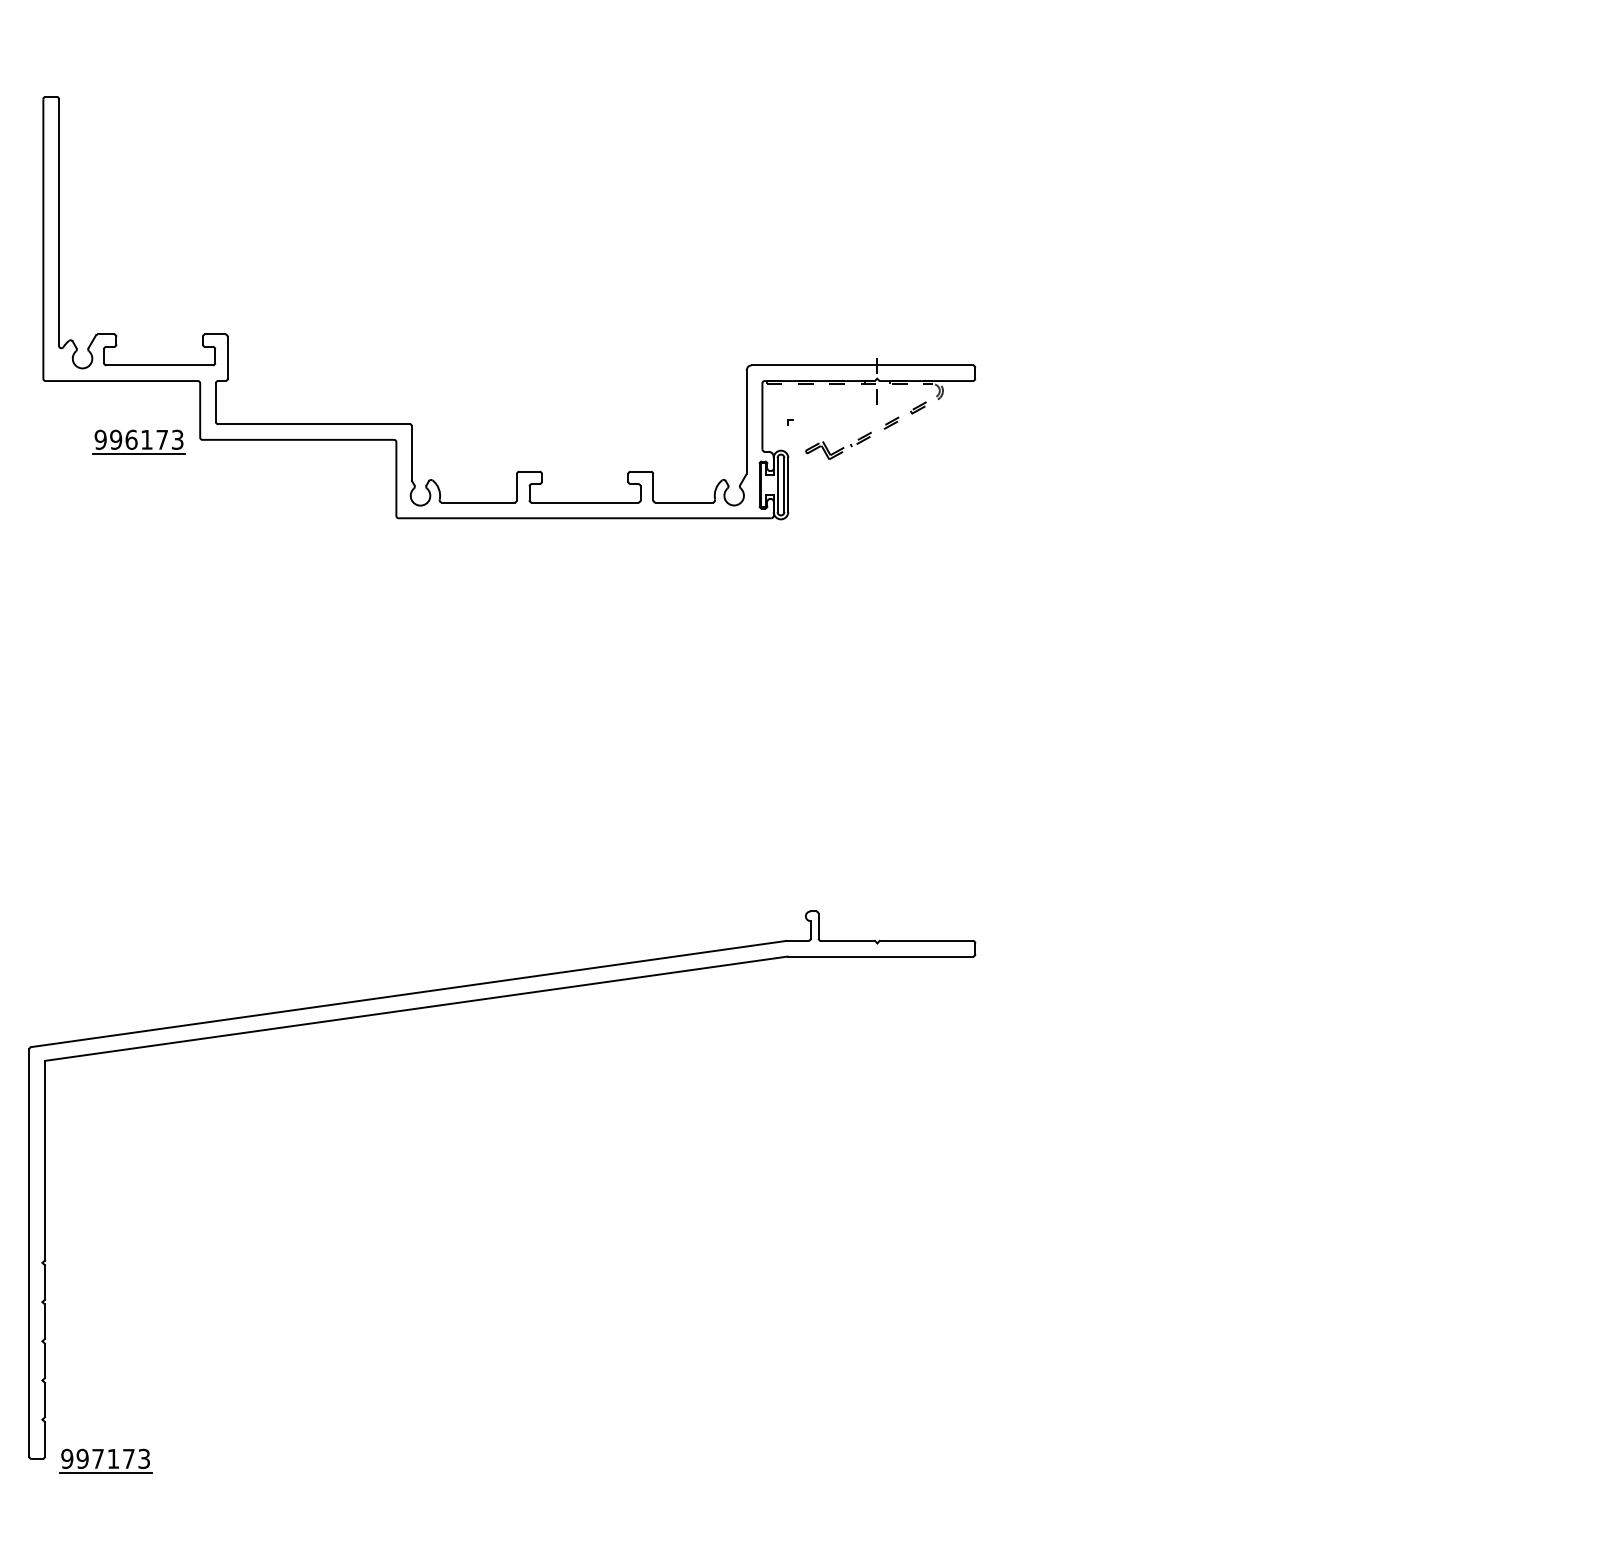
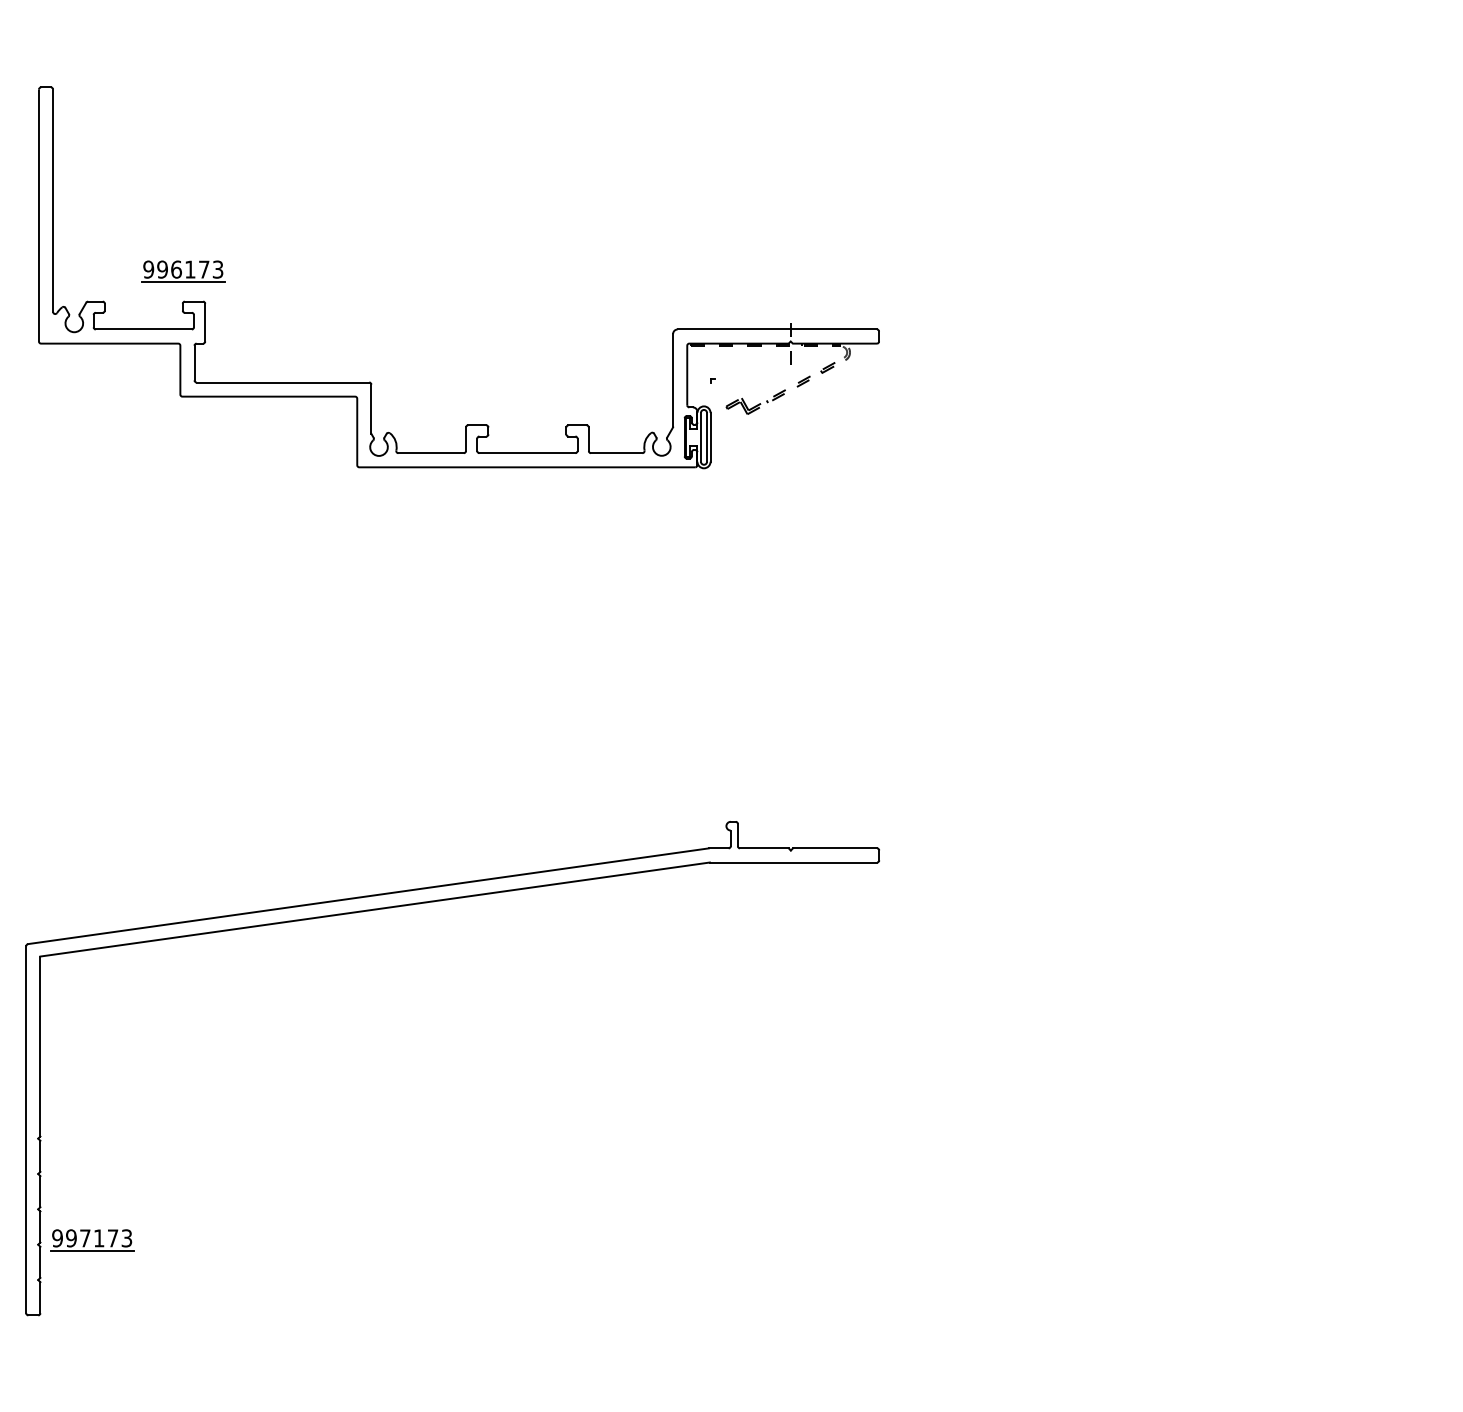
part: (139, 441) -> (183, 271), moved
part: (106, 1461) -> (92, 1240), moved

